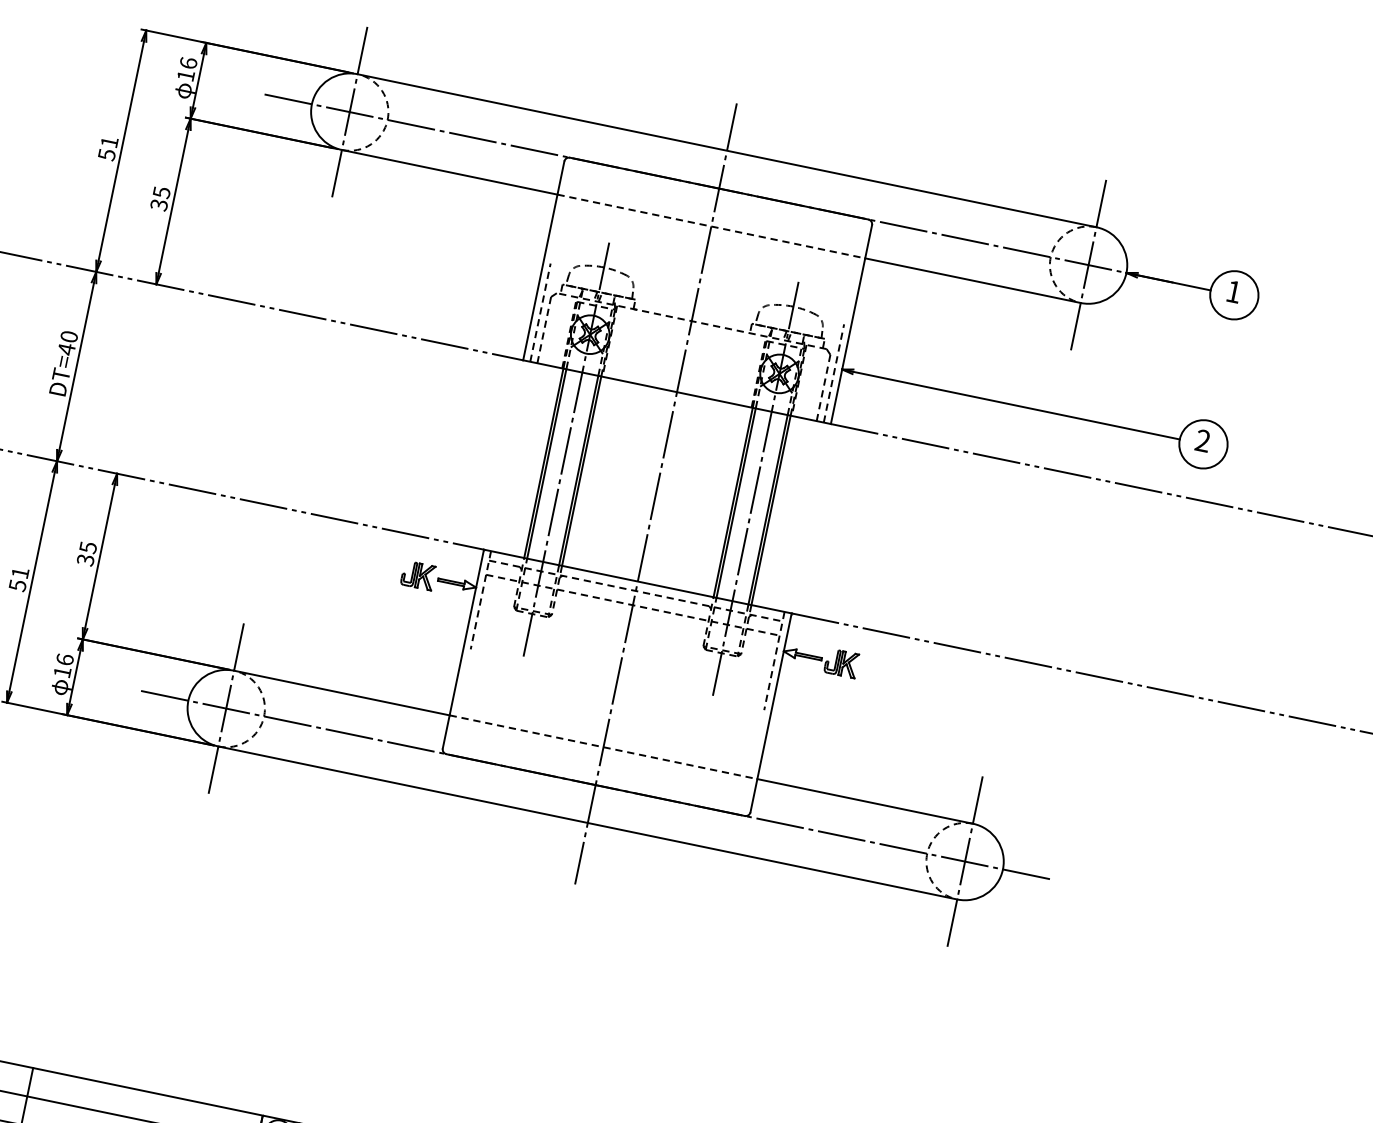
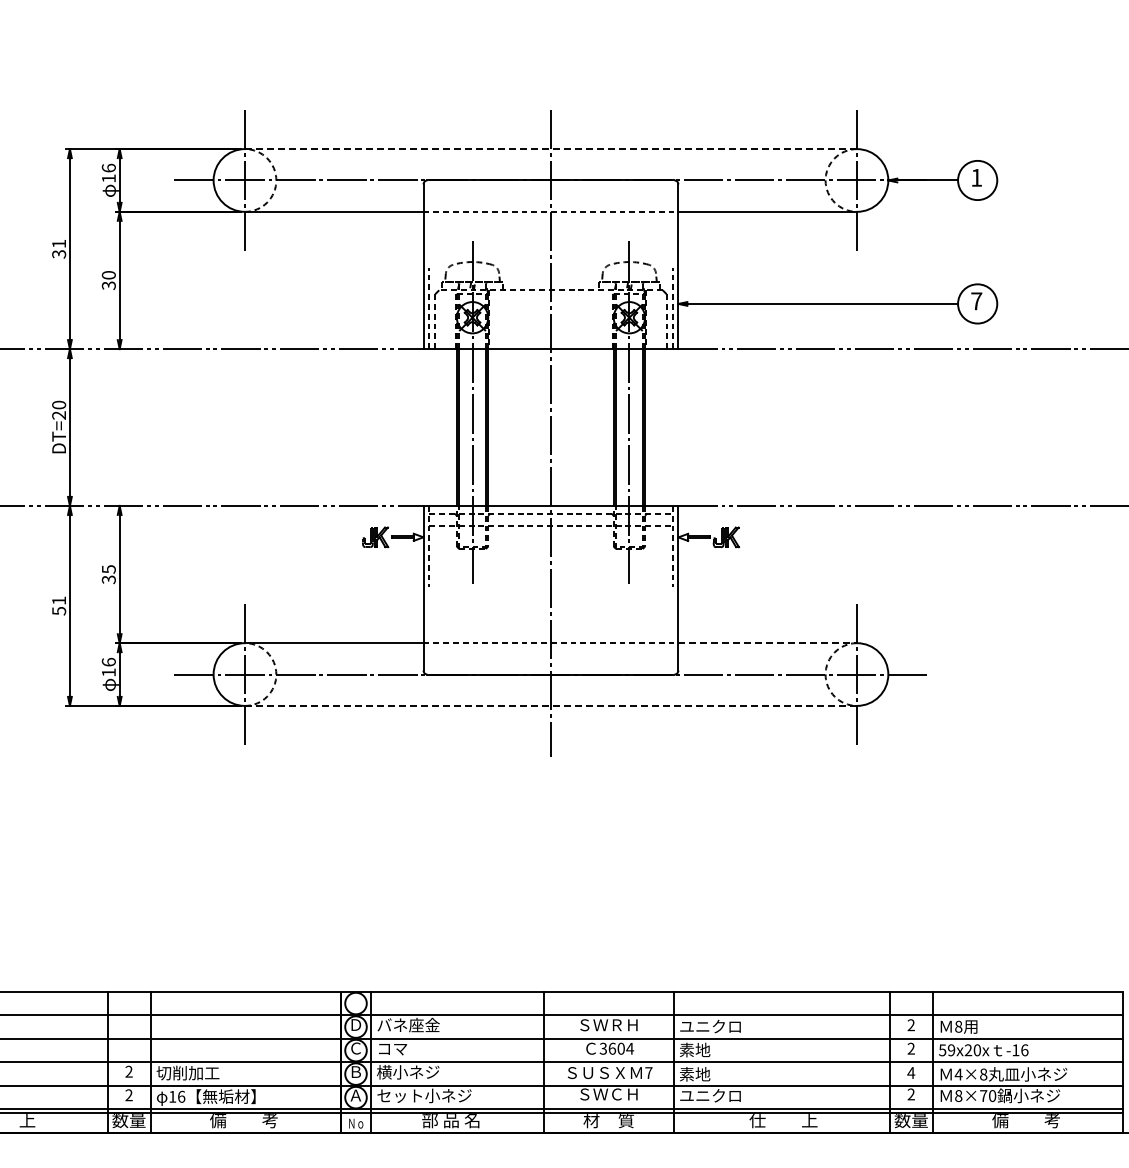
line: (726, 151) -> (550, 149), solid -> dashed
text: (106, 154) -> (58, 254), 51 -> 31
text: (161, 192) -> (108, 275), 35 -> 30
text: (65, 349) -> (58, 415), DT=40 -> DT=20
text: (1202, 441) -> (976, 301), 2 -> 7
line: (866, 801) -> (768, 643), solid -> dashed
line: (587, 822) -> (550, 705), solid -> dashed

